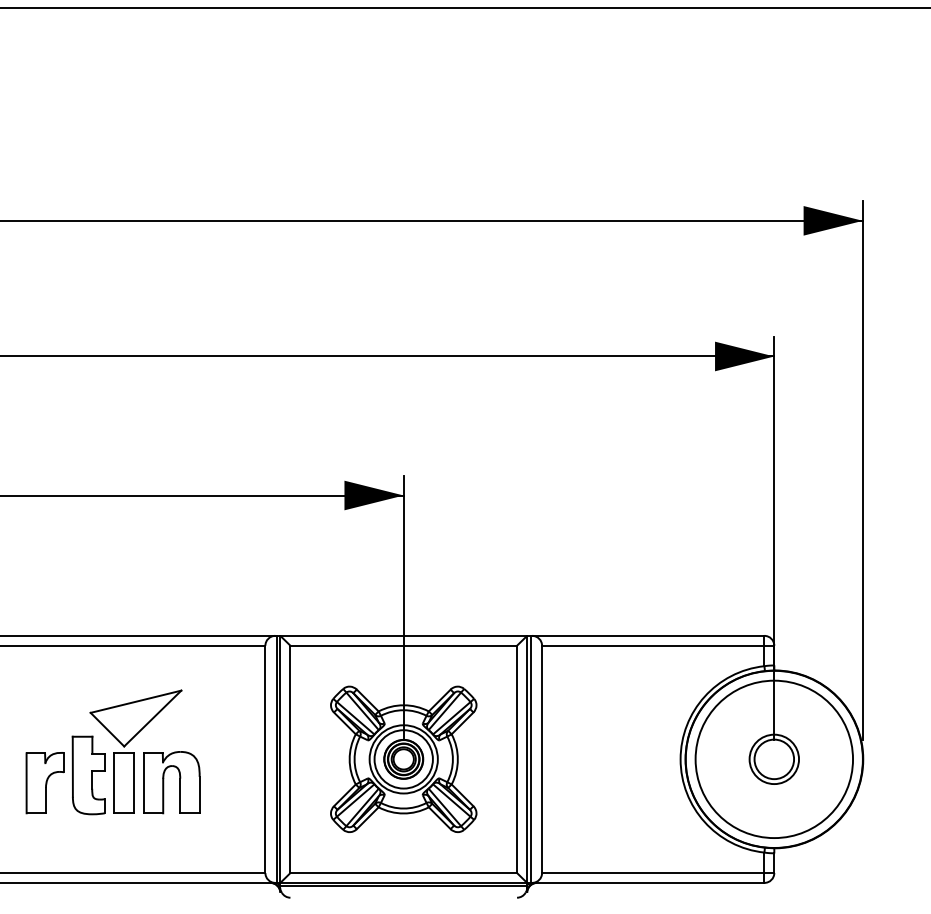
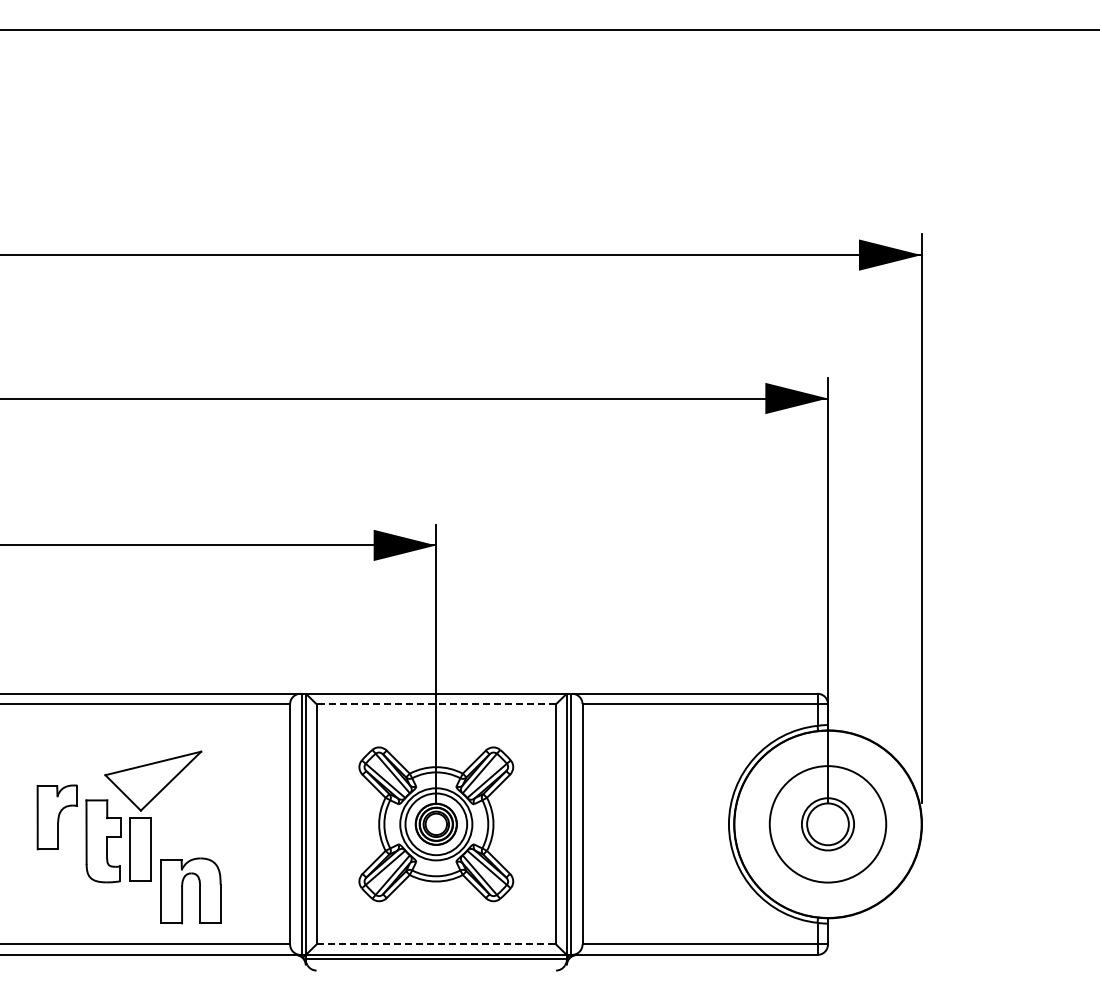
line: (403, 646) -> (436, 704), solid -> dashed
circle: (773, 759) -> (827, 824), size x0.7
part: (163, 782) -> (182, 890), moved
part: (44, 783) -> (56, 817), moved
line: (403, 873) -> (436, 944), solid -> dashed

